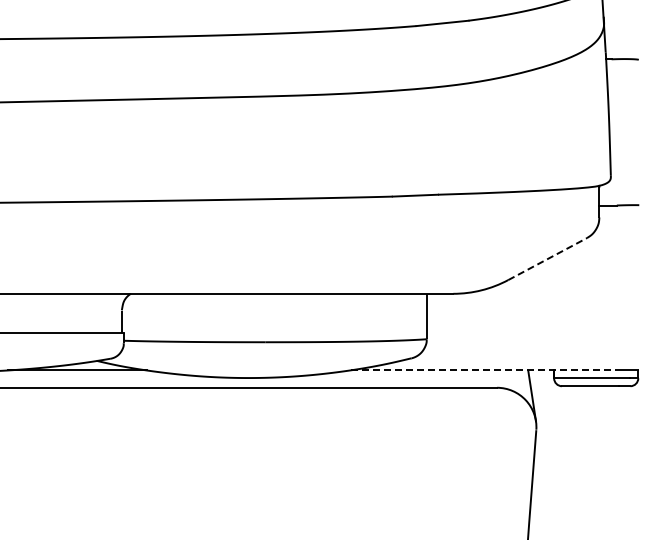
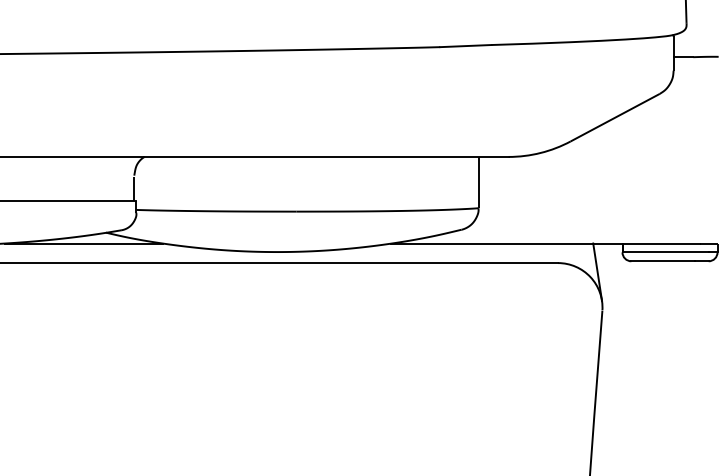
line: (547, 259) -> (615, 118), dashed -> solid
line: (485, 370) -> (544, 243), dashed -> solid

